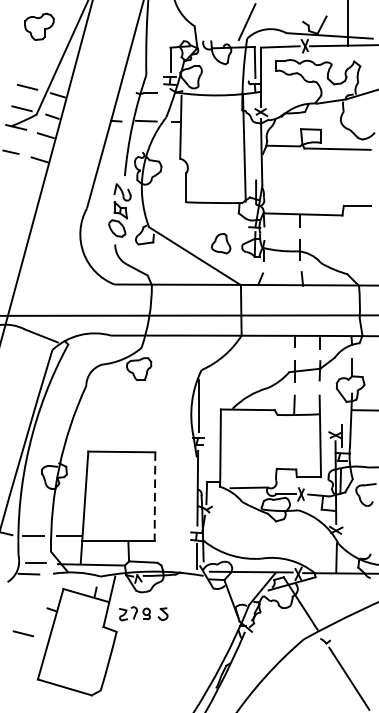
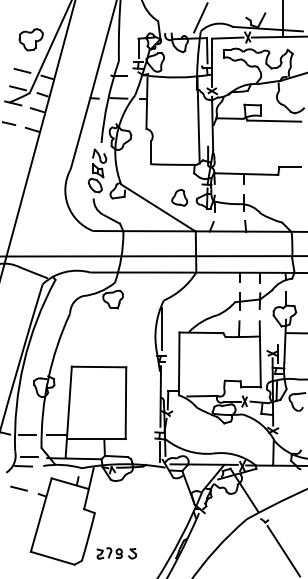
part: (38, 26) -> (30, 39), moved
line: (154, 496) -> (125, 403), dashed -> solid
part: (143, 613) -> (116, 553), moved
line: (22, 633) -> (18, 488), moved

